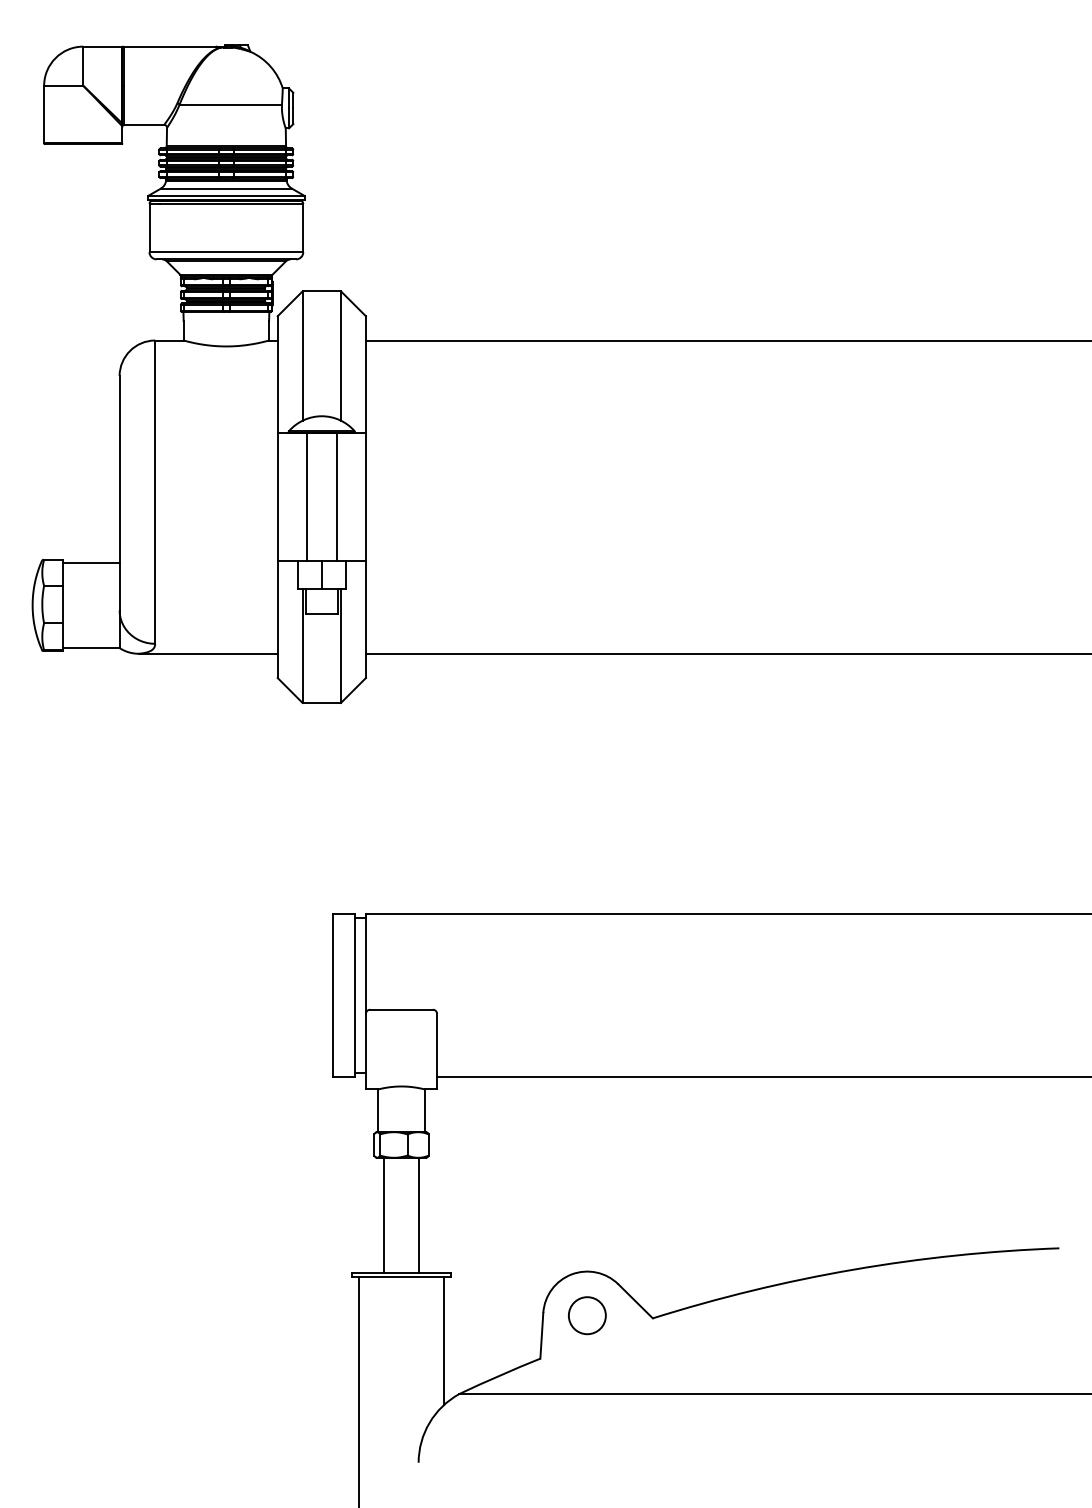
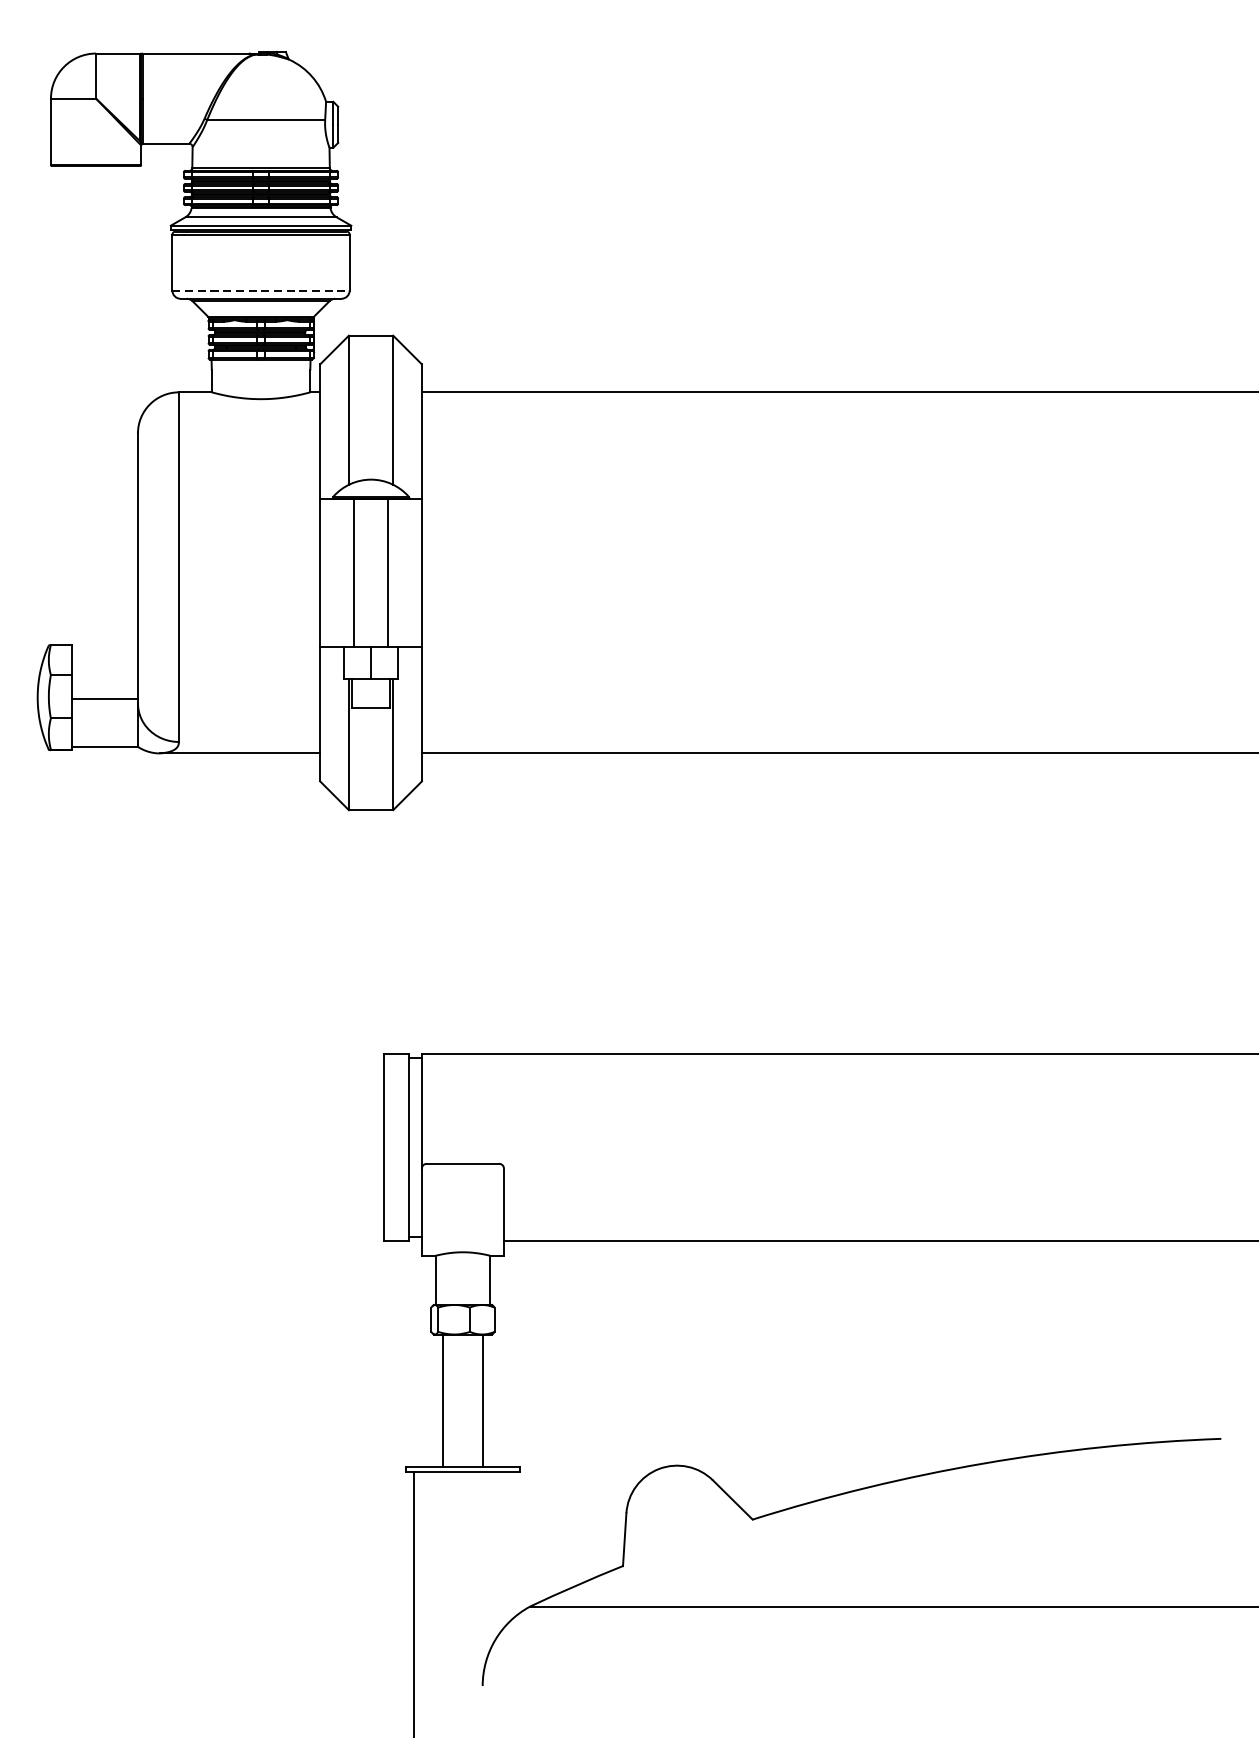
line: (226, 252) -> (261, 290), solid -> dashed
line: (90, 562) -> (104, 698), moved
circle: (587, 1315) -> (677, 1516), removed
line: (444, 1340) -> (512, 1545), removed

